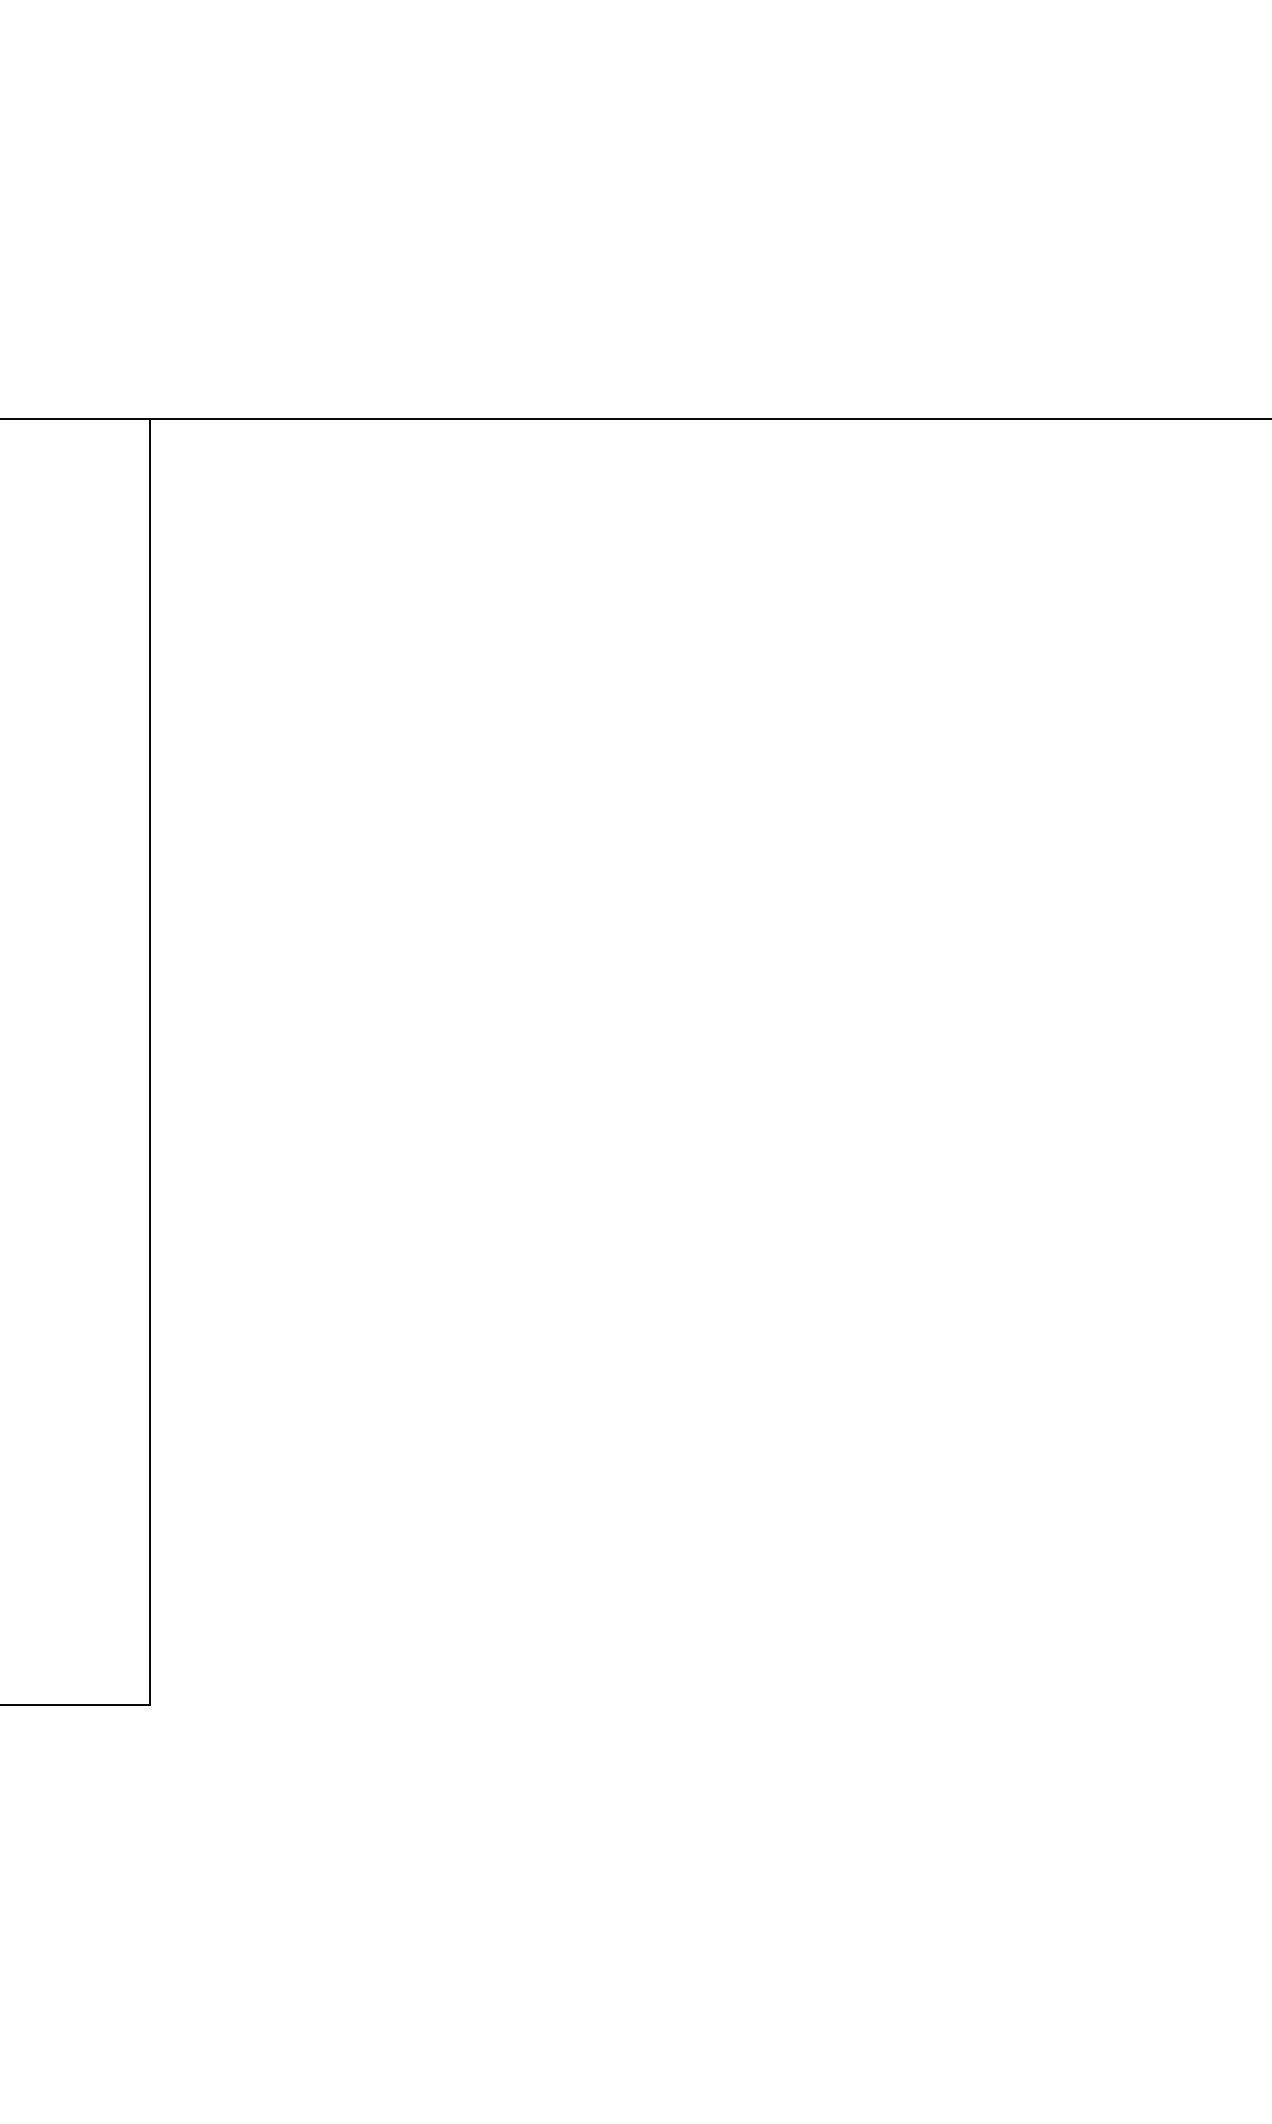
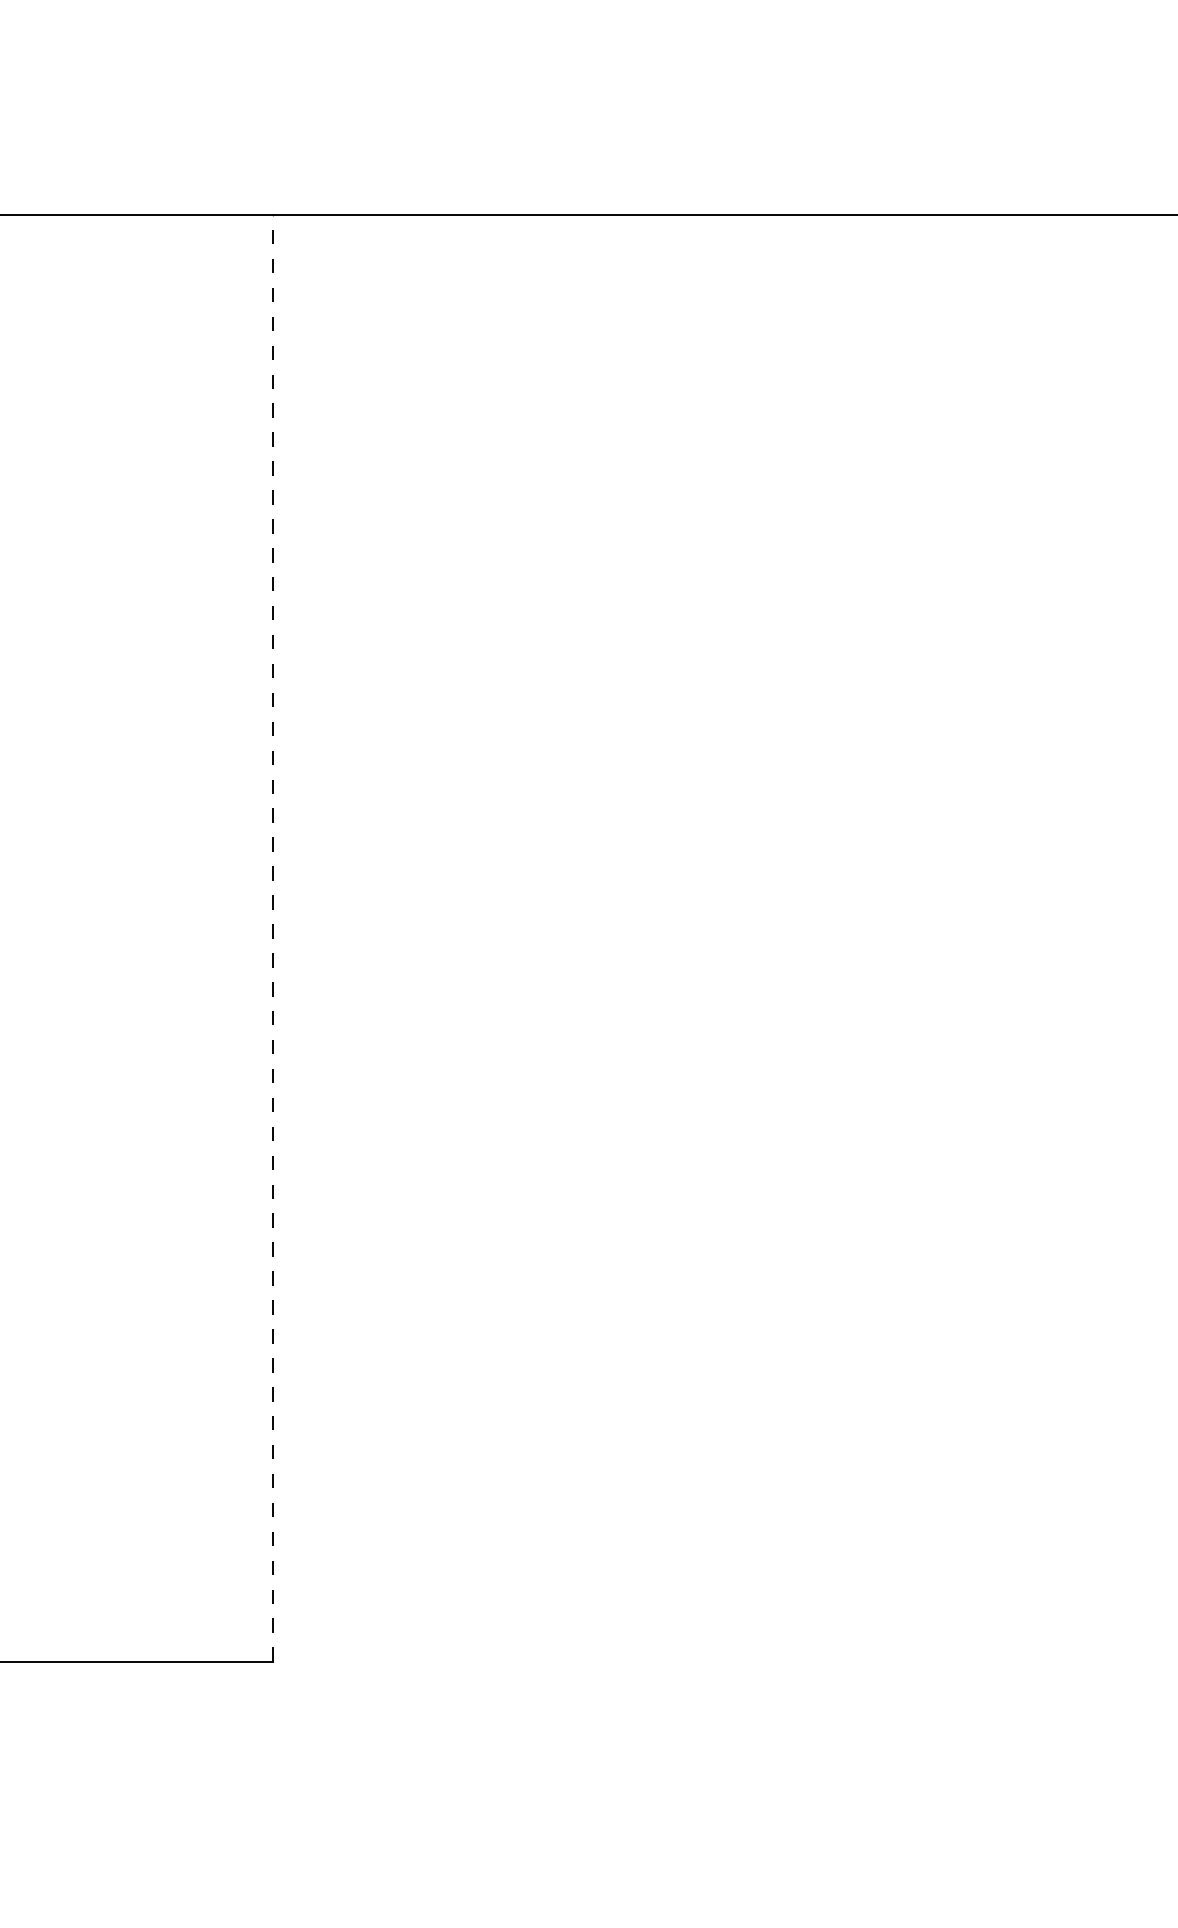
line: (150, 1061) -> (272, 938), solid -> dashed

